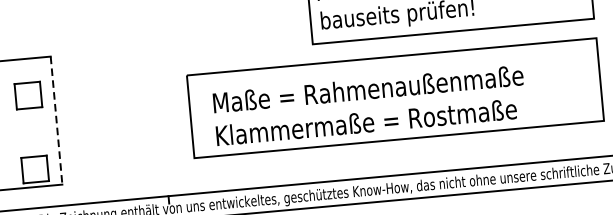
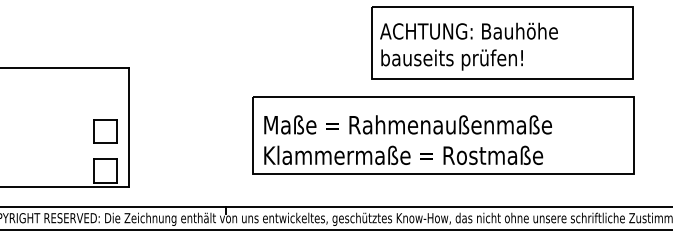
part: (28, 95) -> (105, 131), moved
text: (369, 104) -> (407, 139), moved
line: (56, 121) -> (129, 128), dashed -> solid

